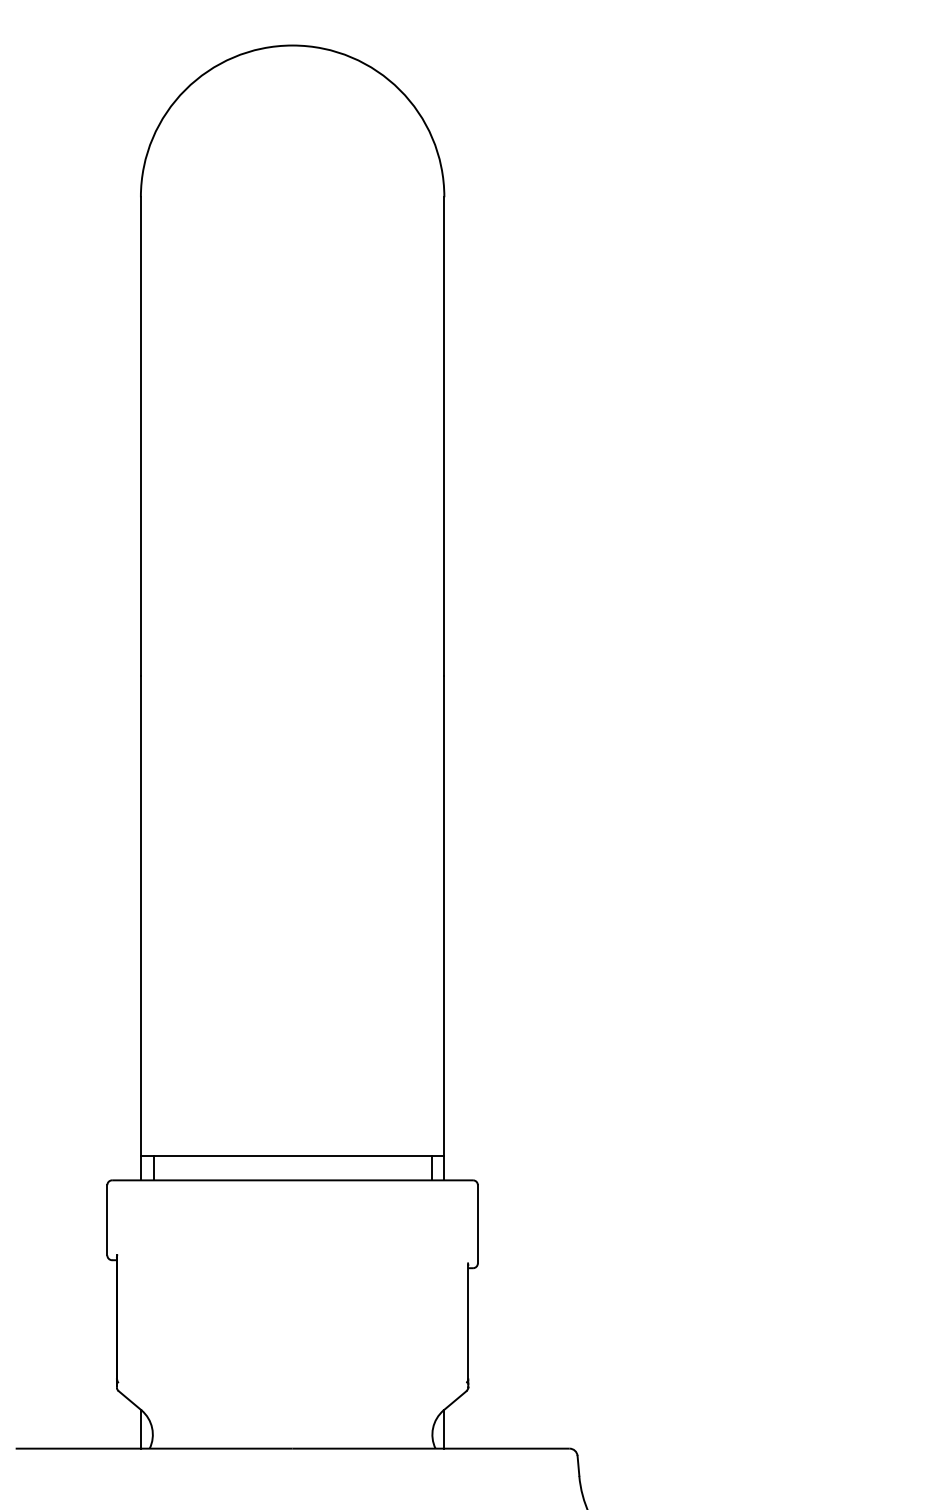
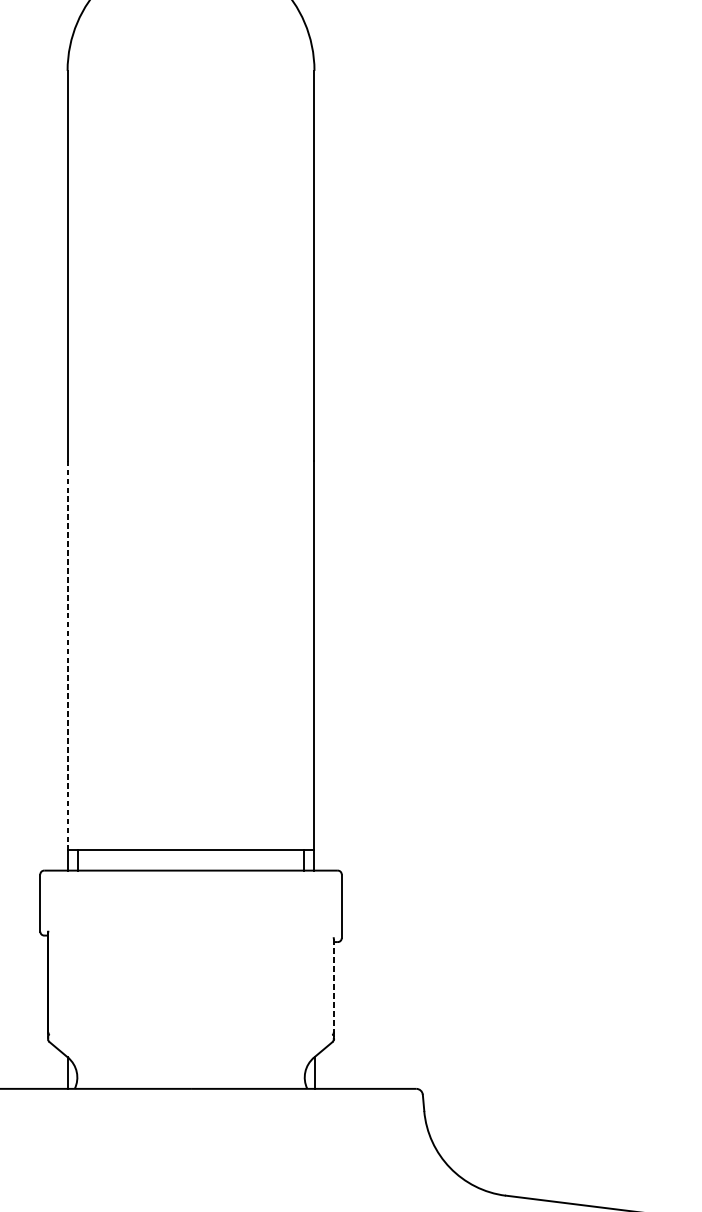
line: (140, 916) -> (67, 655), solid -> dashed
line: (468, 1322) -> (334, 986), solid -> dashed

